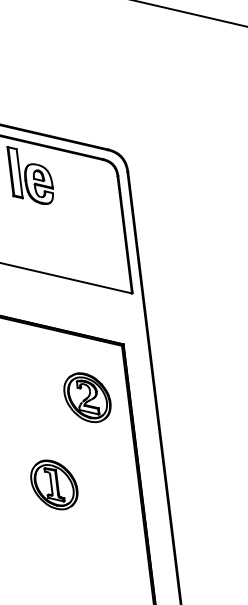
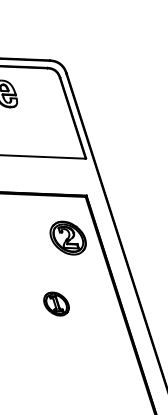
part: (54, 484) -> (56, 303), size x0.7

